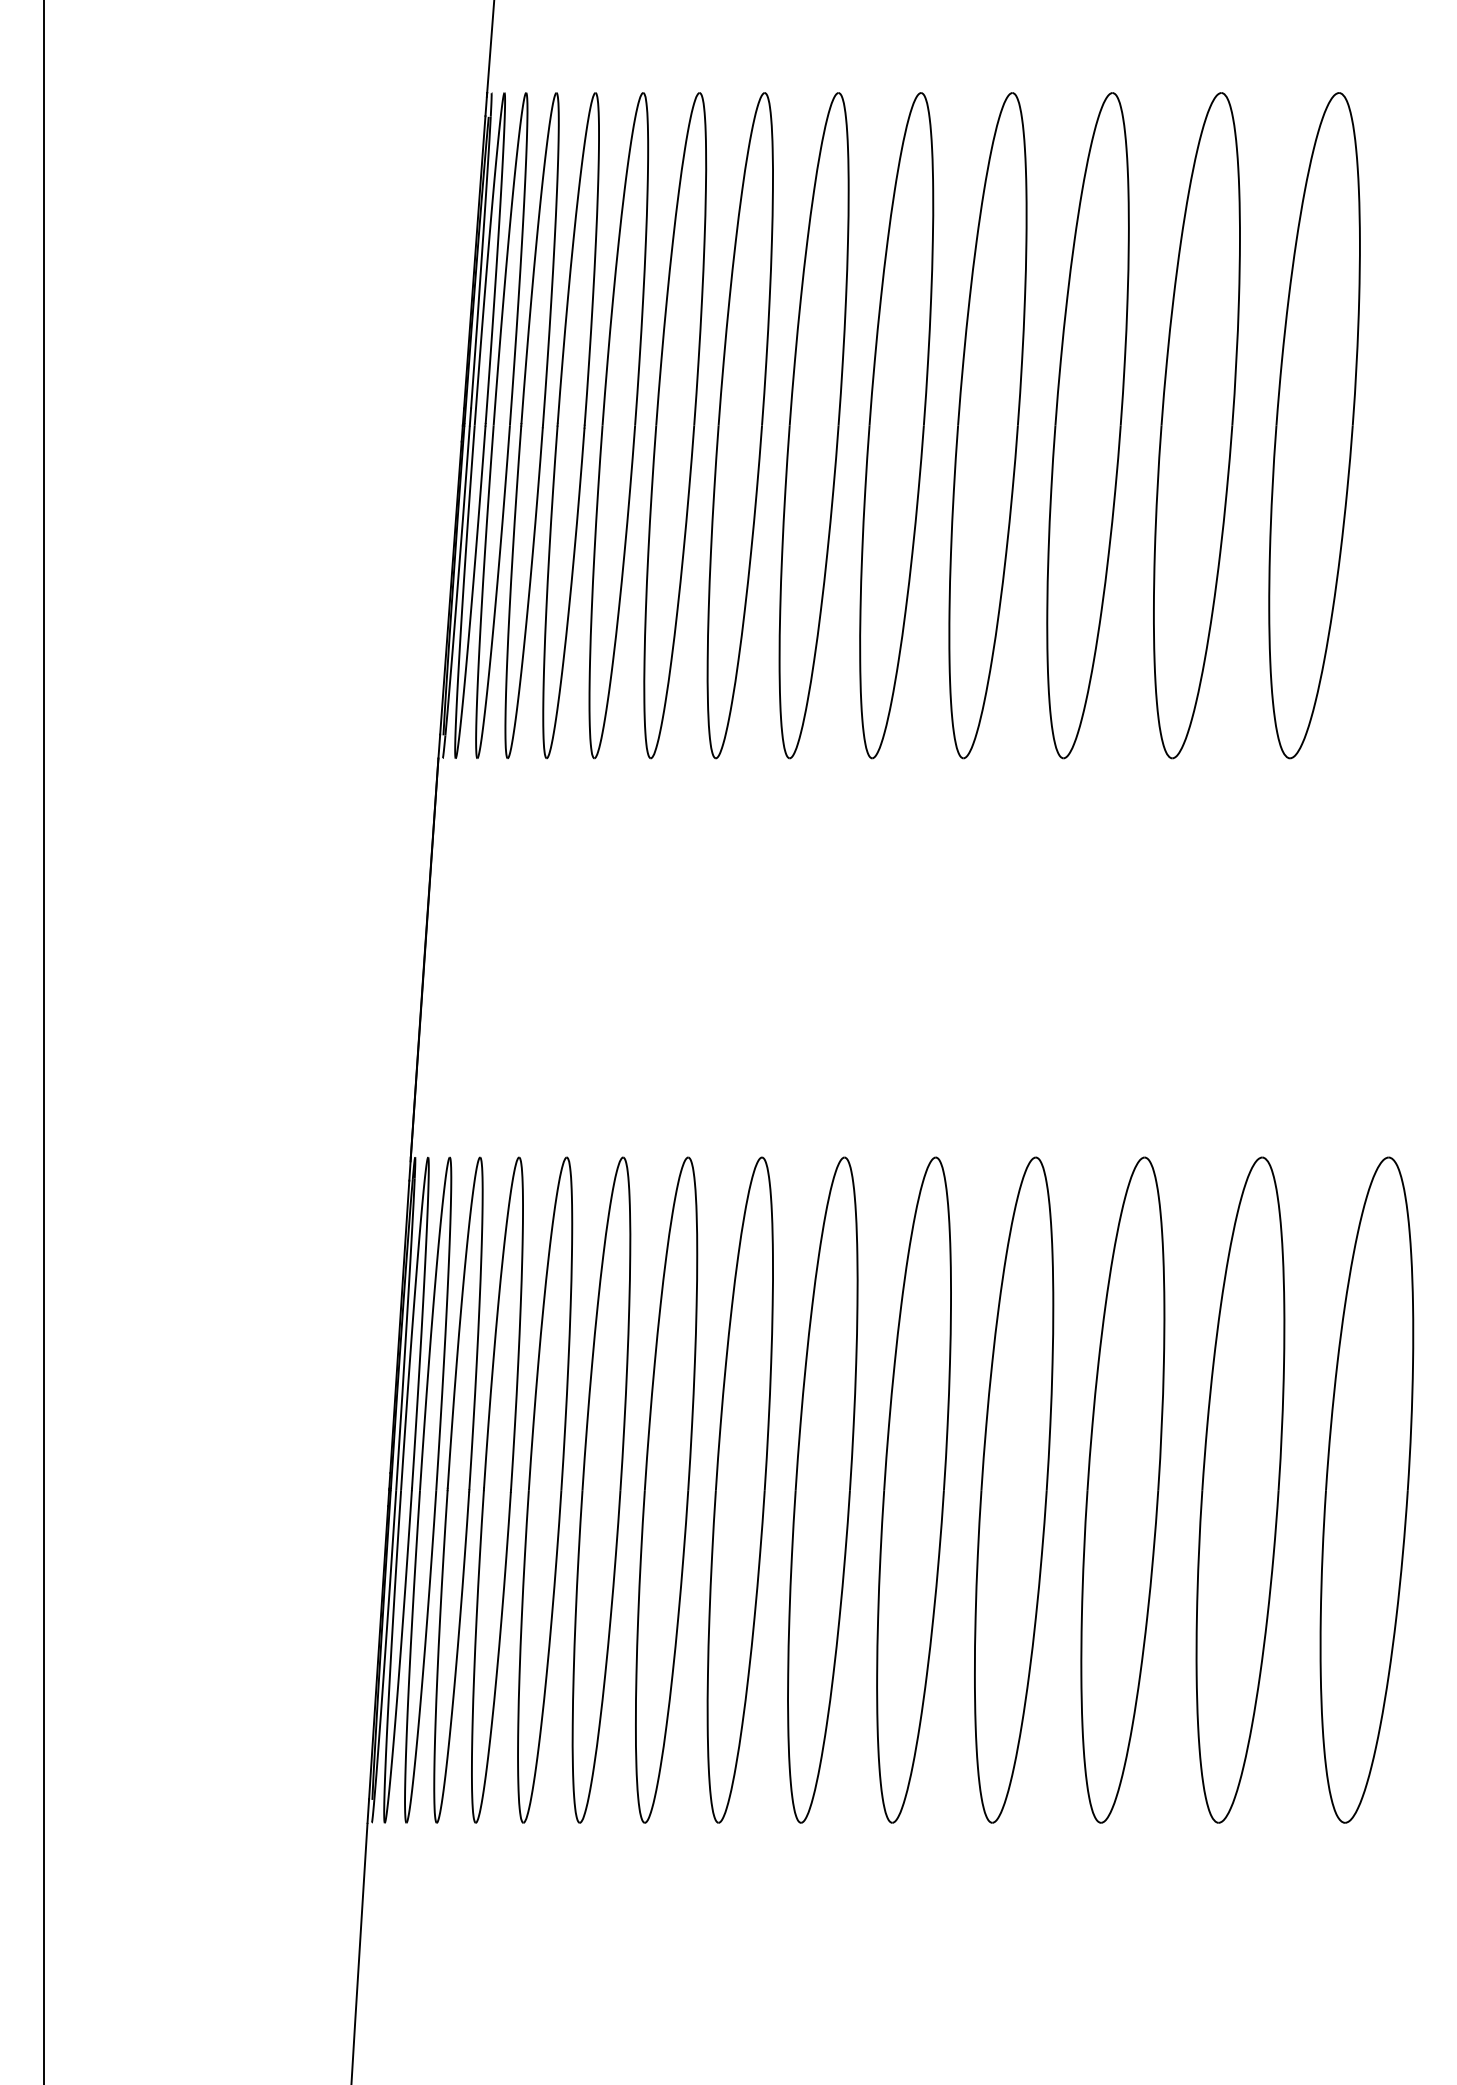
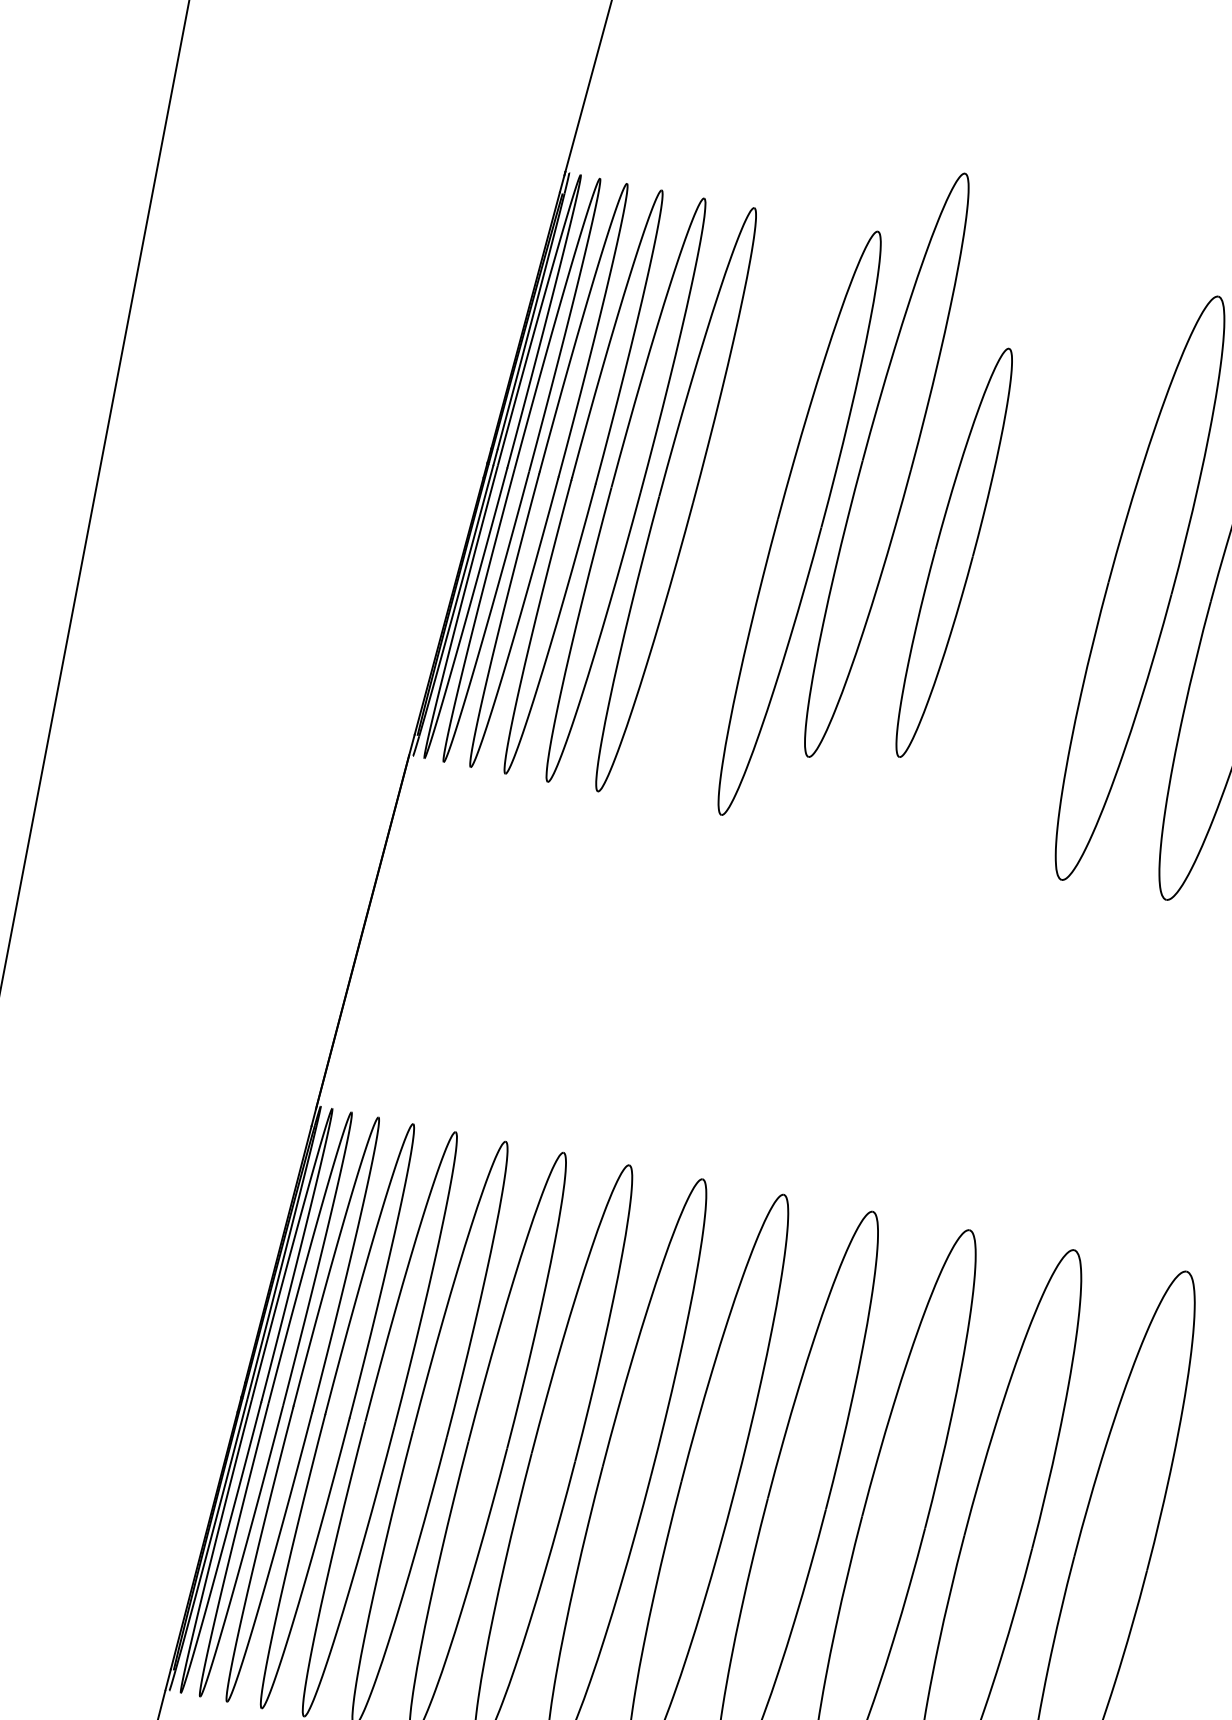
part: (739, 425) -> (733, 510), removed
part: (896, 425) -> (886, 465), moved
part: (987, 425) -> (953, 552), size x0.7
part: (1087, 425) -> (1042, 569), removed

